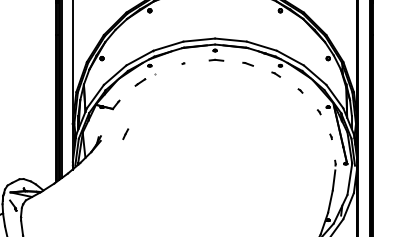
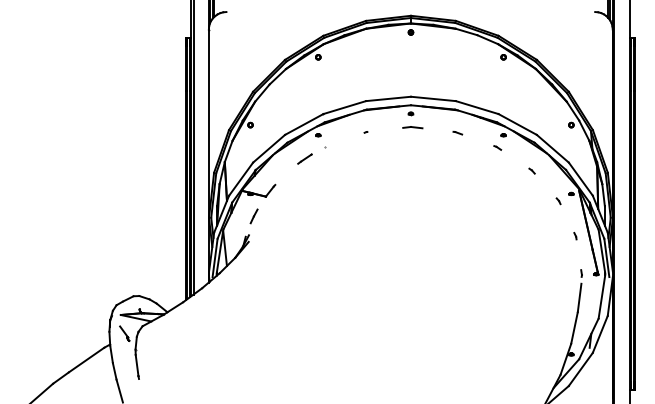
part: (247, 63) -> (457, 132), size x0.62
part: (276, 74) -> (497, 147), size x0.62
line: (125, 134) -> (253, 216), moved

